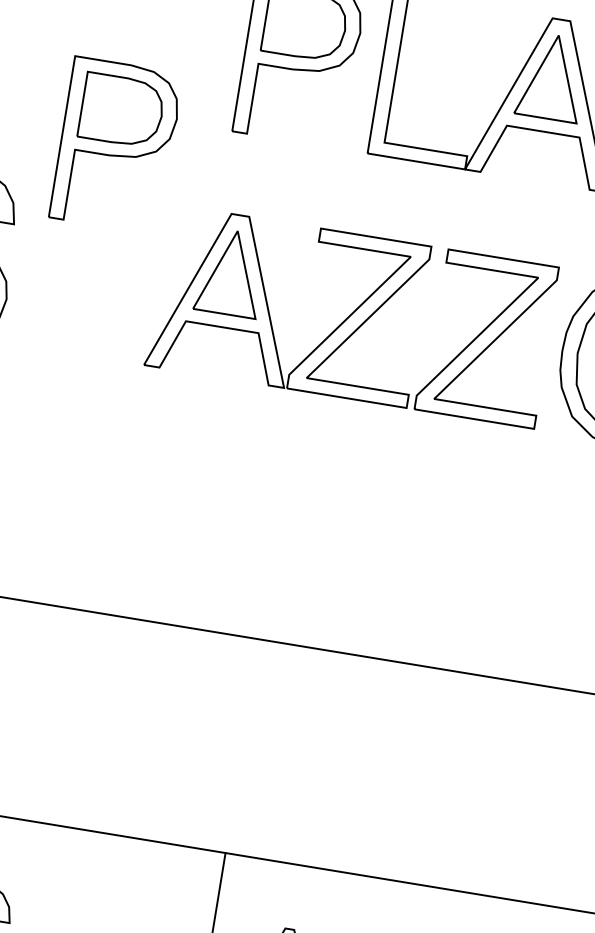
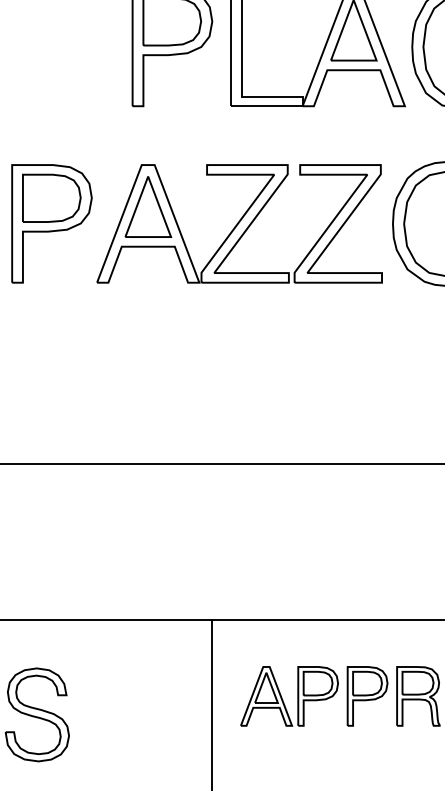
part: (115, 144) -> (51, 223), moved

